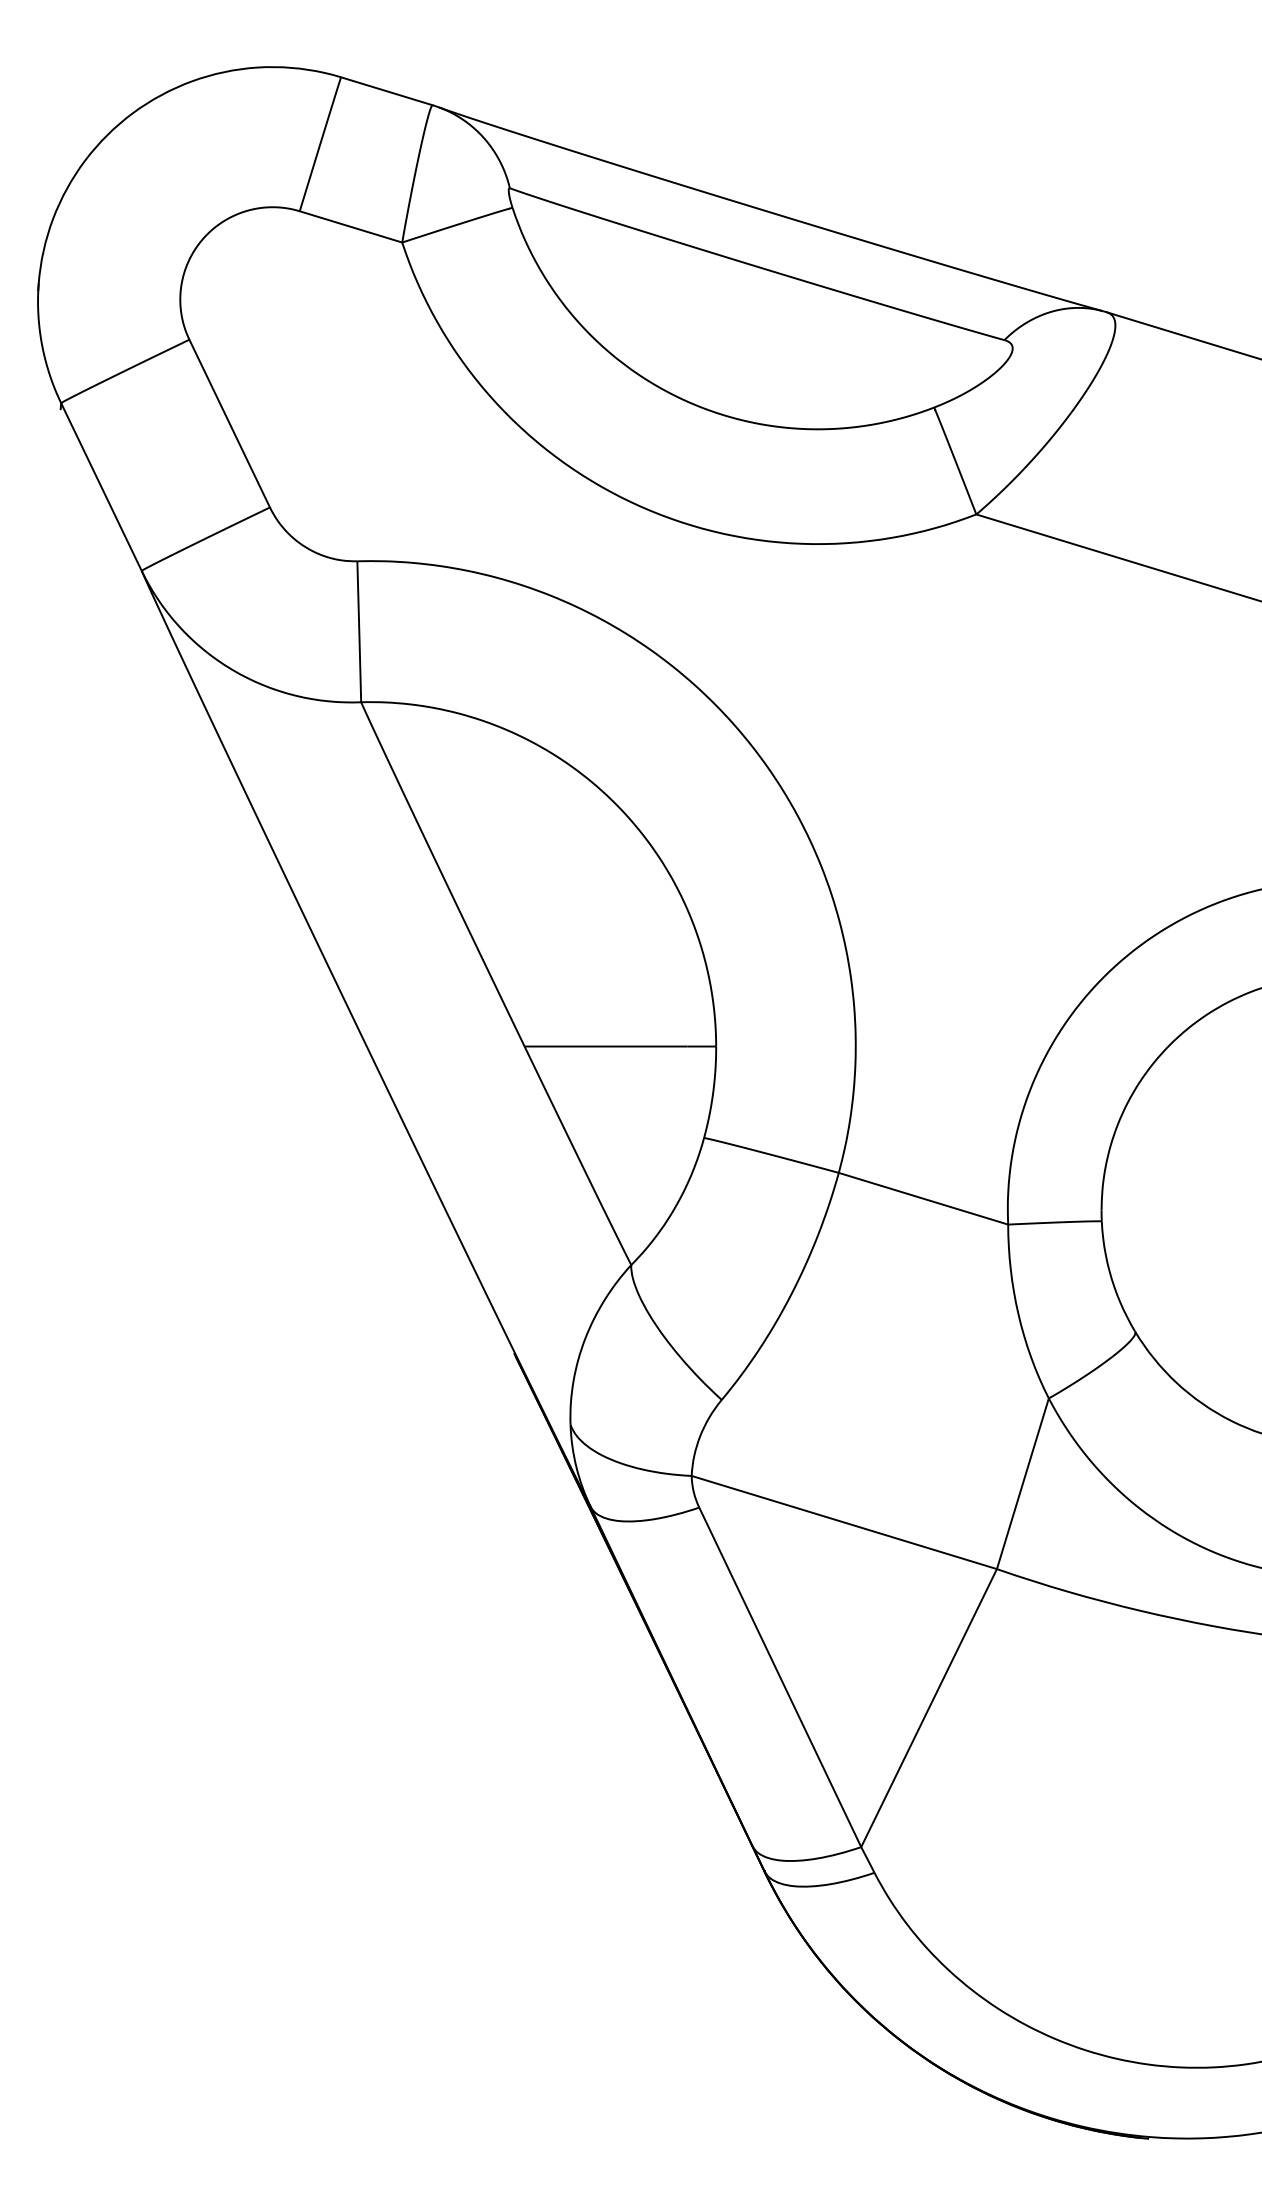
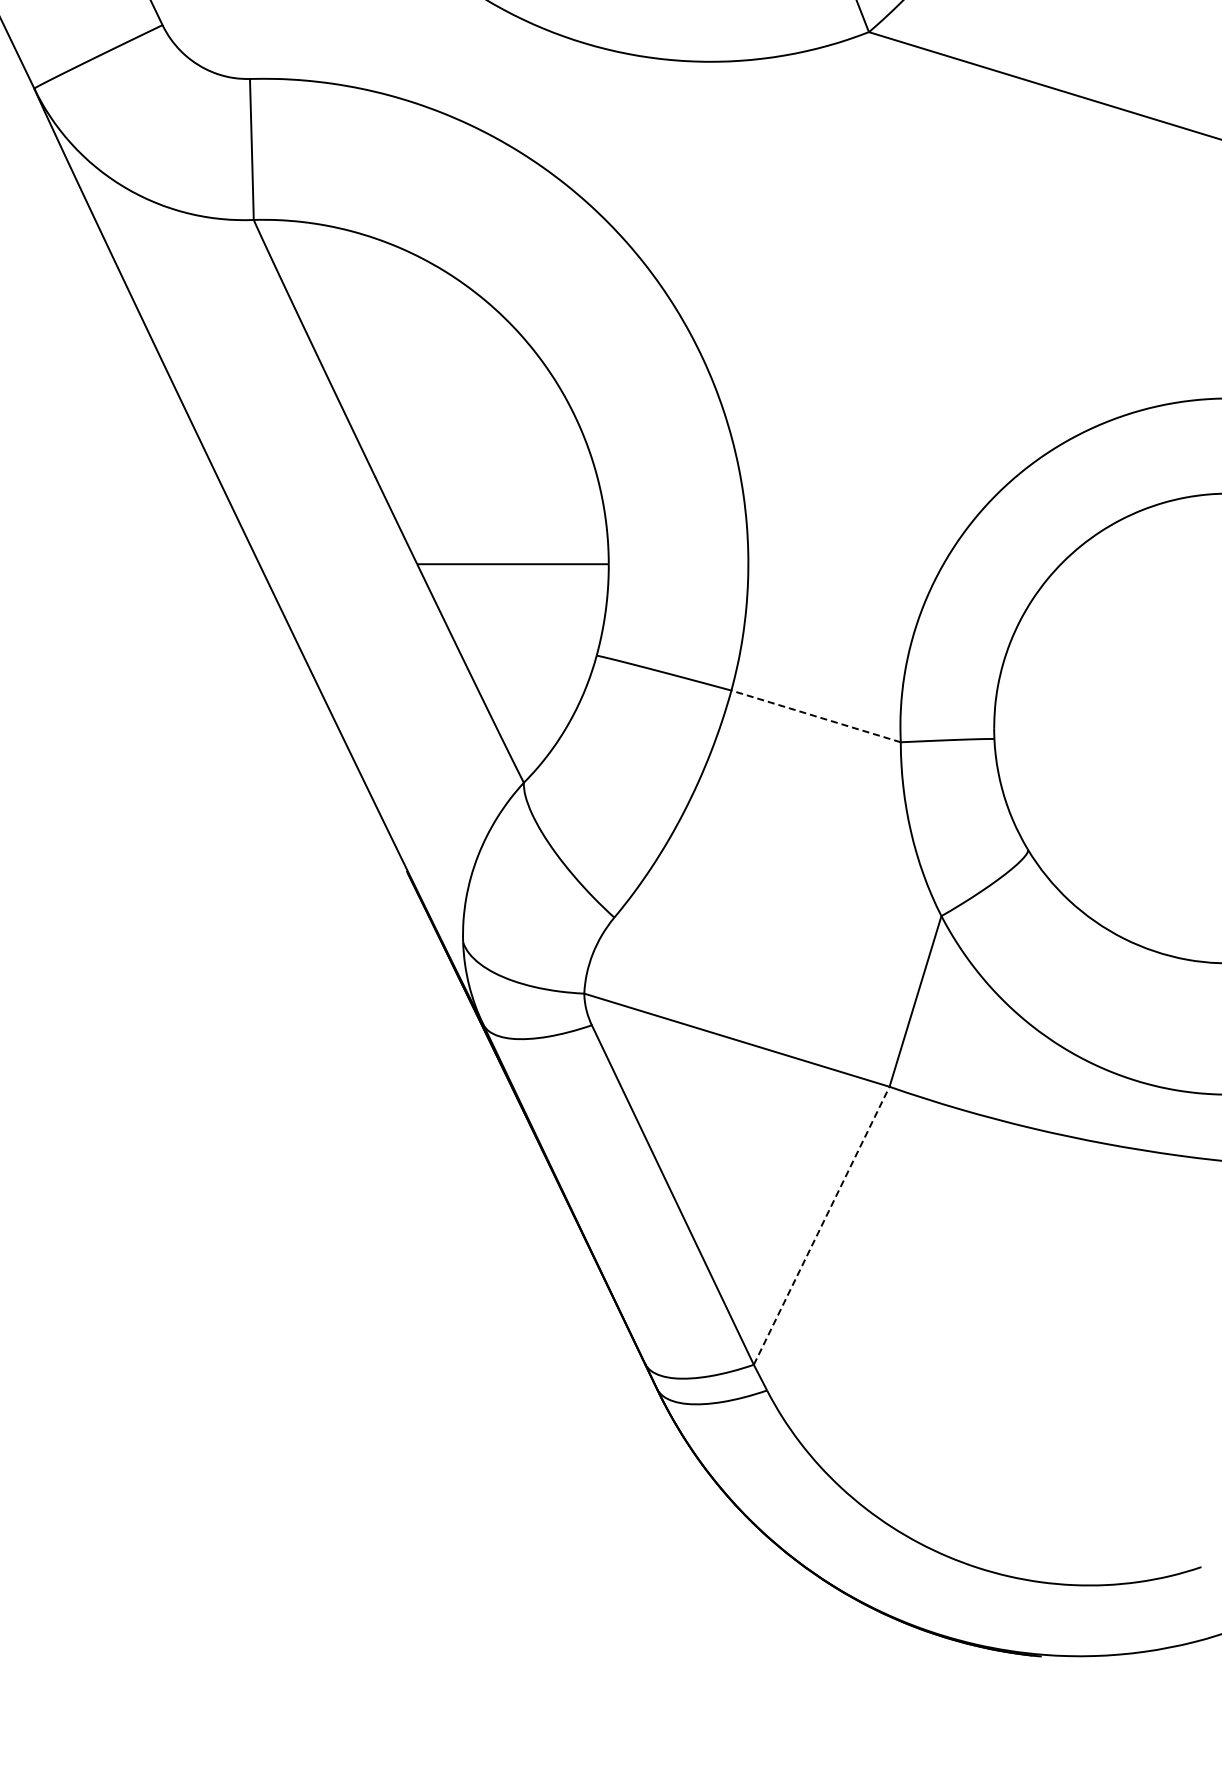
line: (923, 1198) -> (816, 716), solid -> dashed
line: (929, 1708) -> (822, 1226), solid -> dashed

